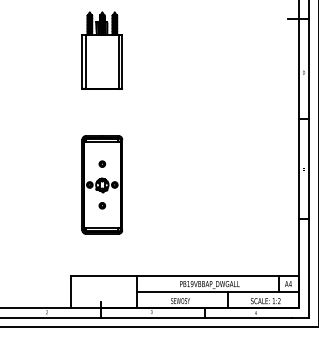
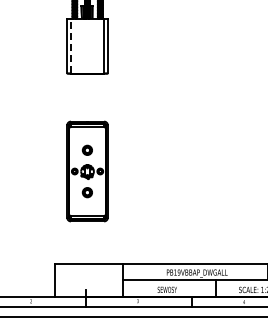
line: (86, 62) -> (71, 46), solid -> dashed
part: (102, 163) -> (87, 149), size x1.6
part: (102, 205) -> (87, 192), size x1.6

